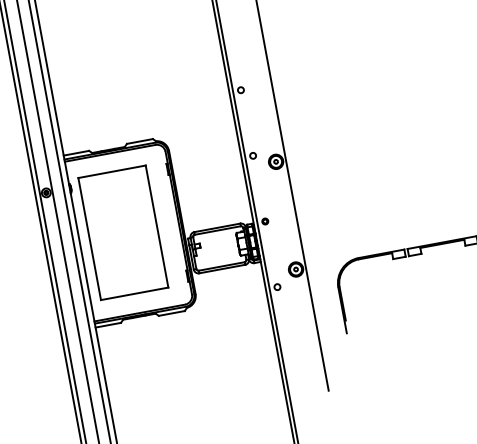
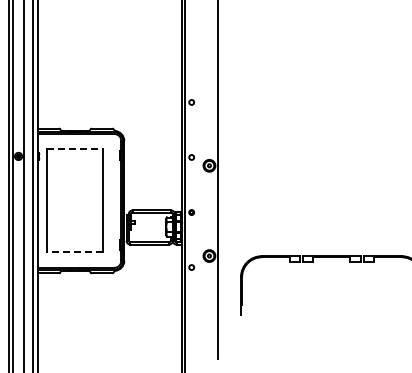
line: (112, 172) -> (75, 149), solid -> dashed
line: (134, 293) -> (74, 251), solid -> dashed

